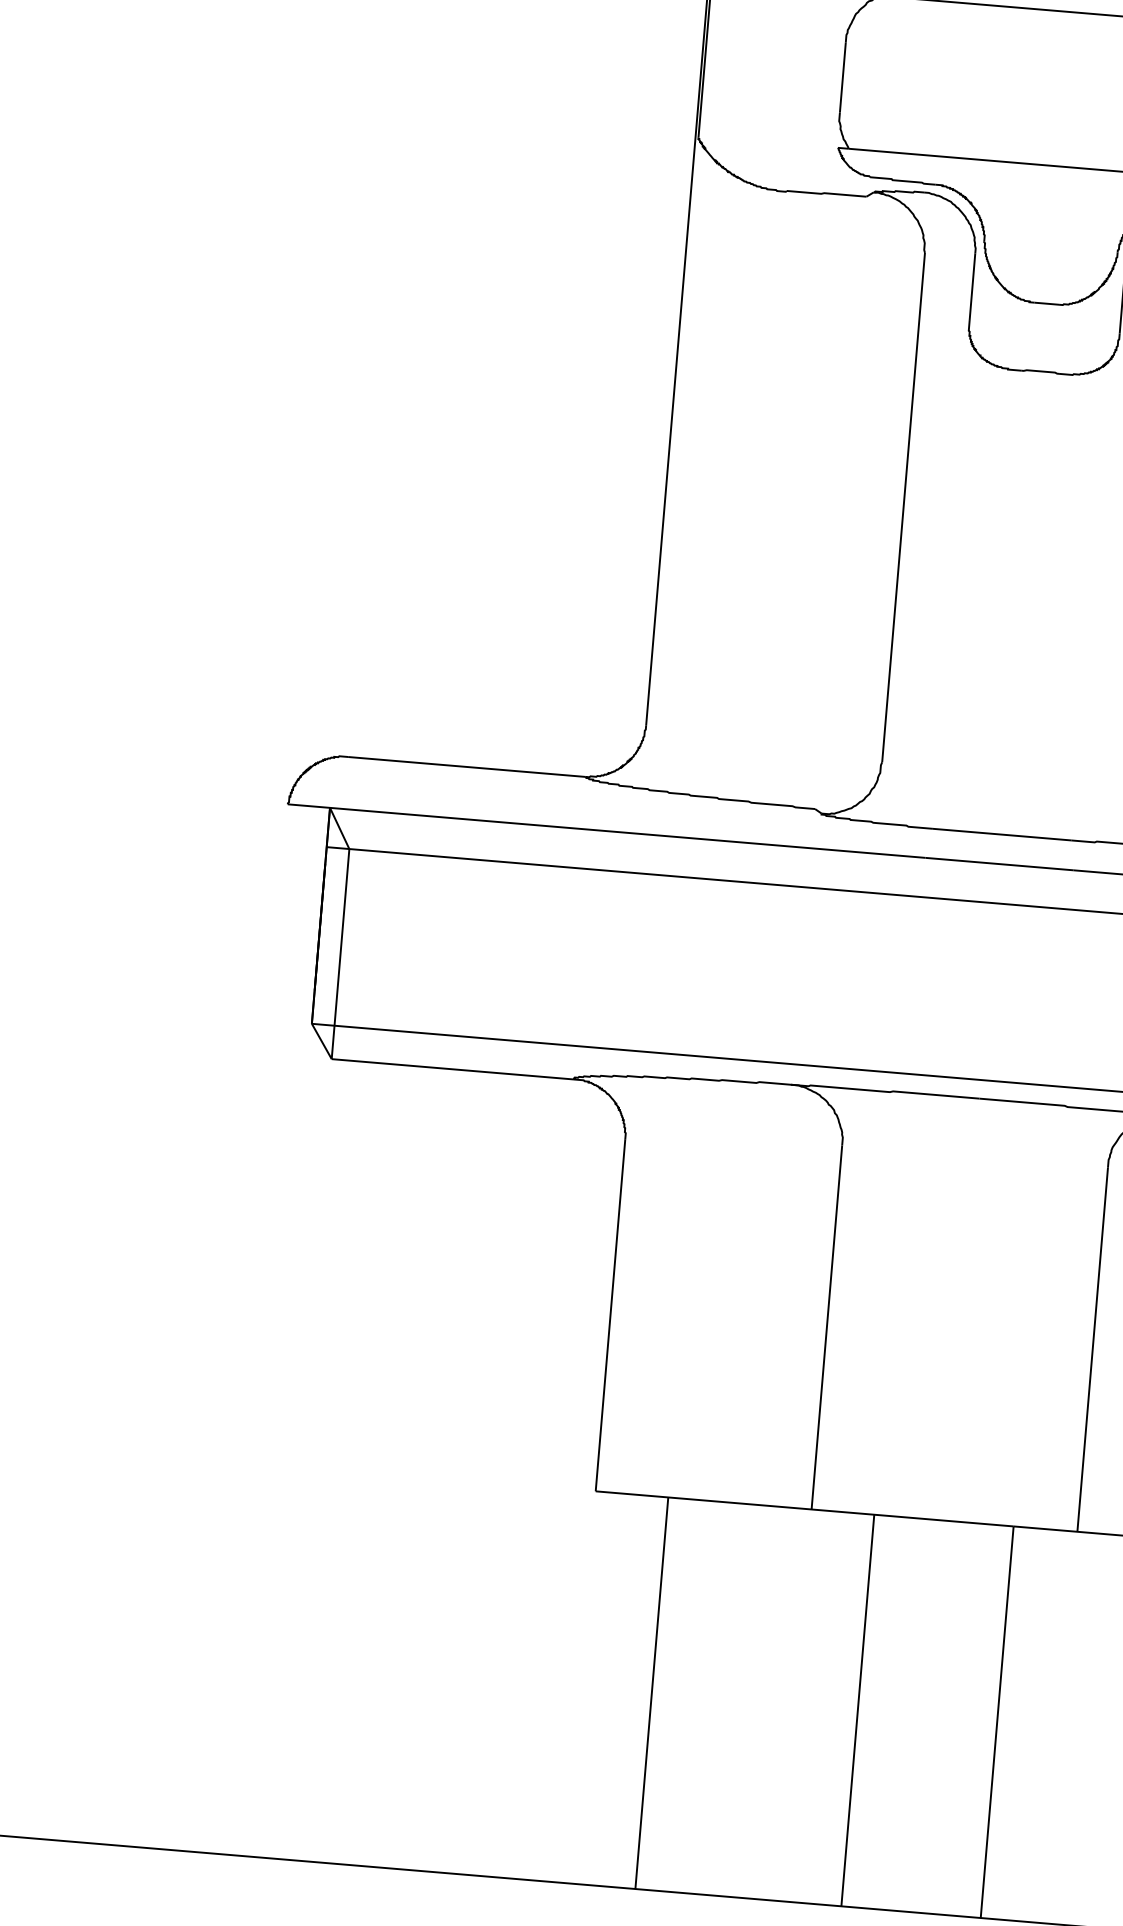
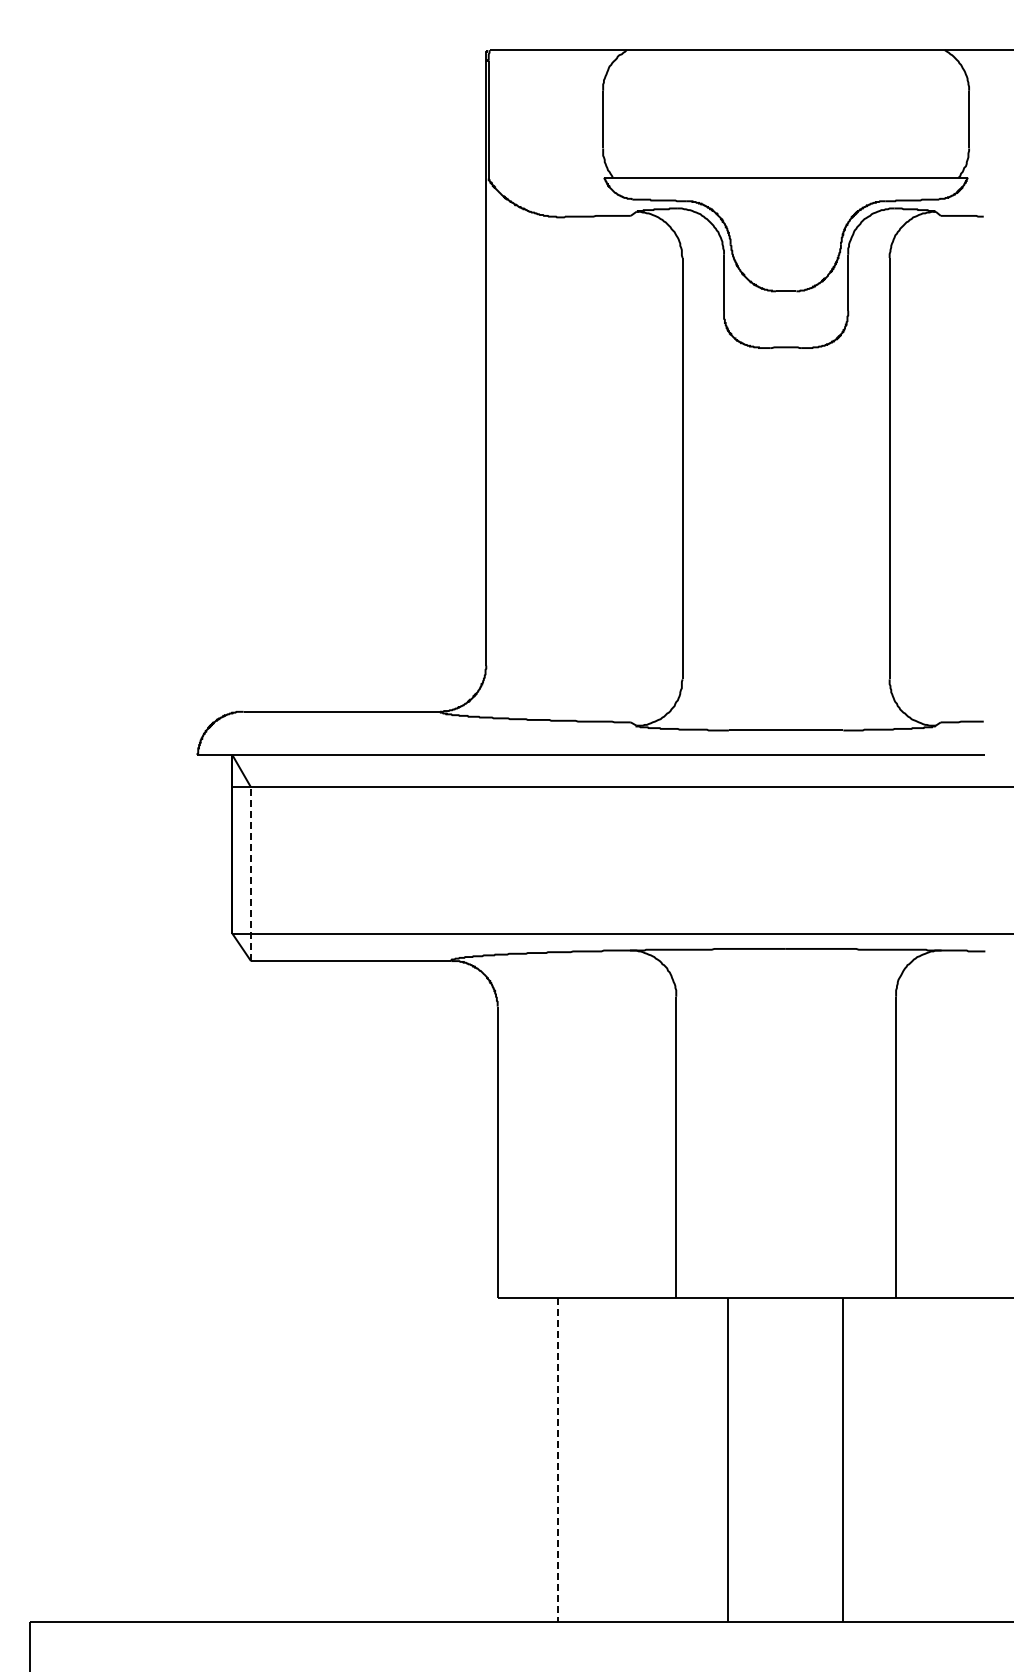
line: (341, 954) -> (251, 874), solid -> dashed
line: (651, 1692) -> (557, 1459), solid -> dashed

